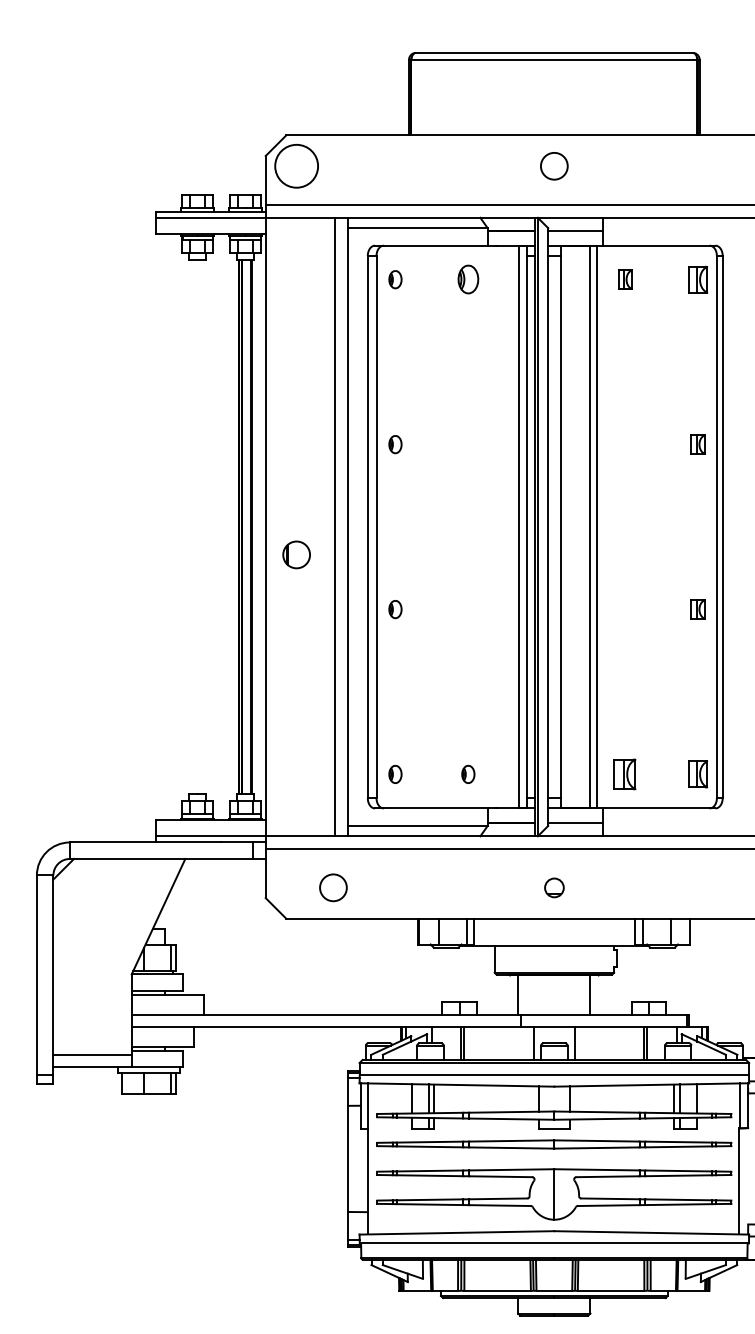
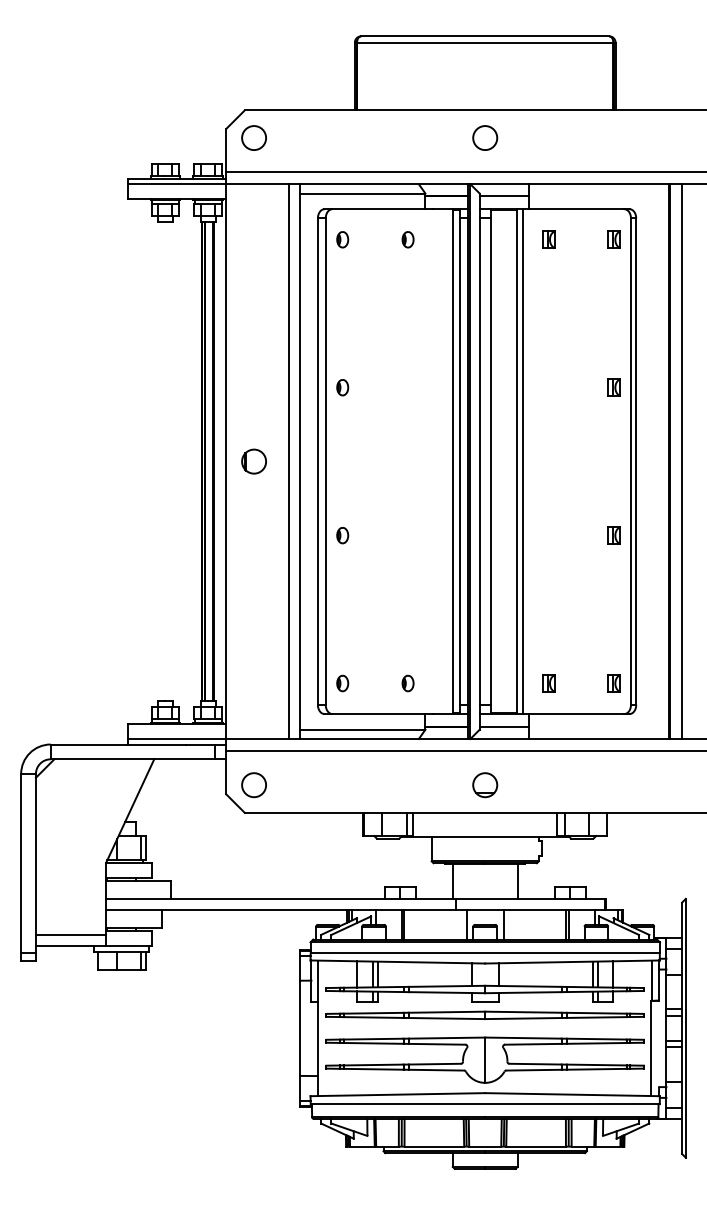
circle: (297, 166) -> (254, 138), size x0.62
part: (467, 279) -> (407, 239), size x0.62
part: (697, 279) -> (613, 239), size x0.71
part: (295, 554) -> (253, 461), moved
part: (624, 774) -> (548, 683), size x0.62
part: (697, 774) -> (613, 683), size x0.71
circle: (332, 888) -> (253, 785), moved
part: (554, 888) -> (485, 785), size x1.43

